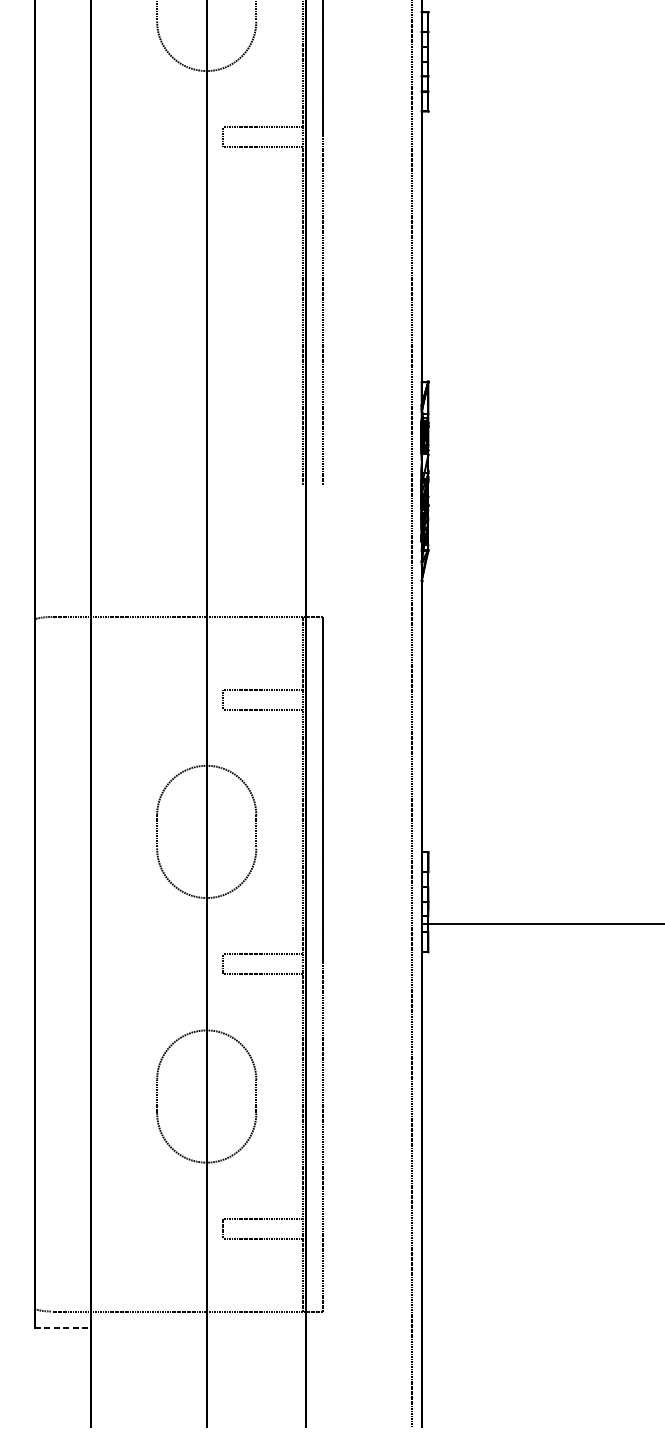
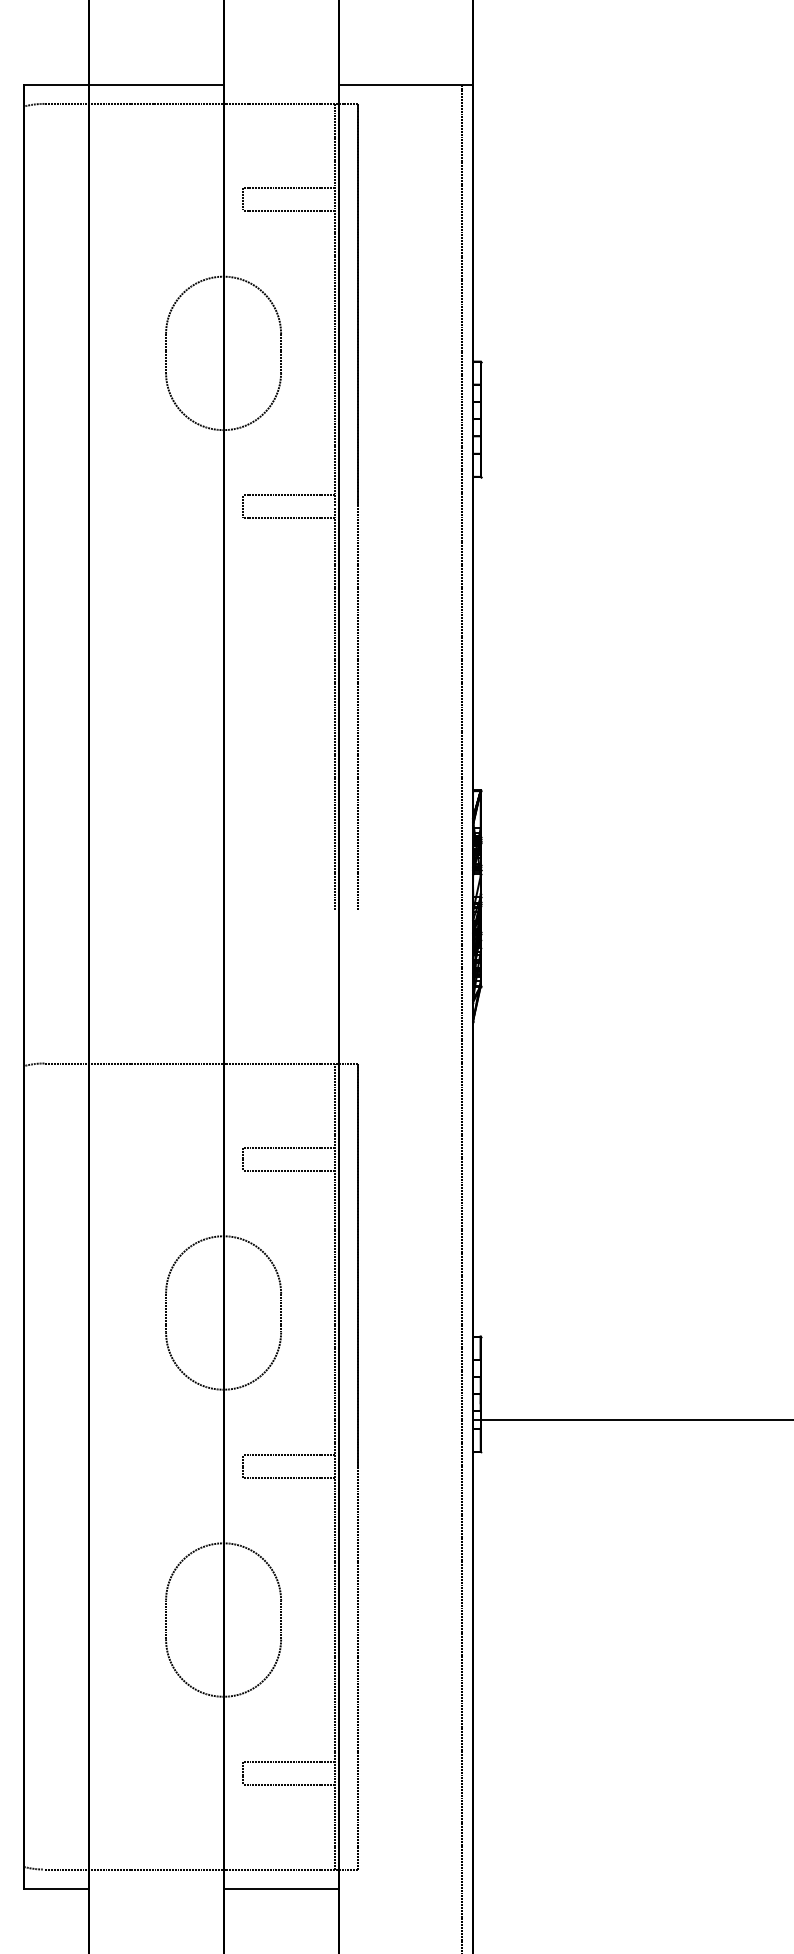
line: (62, 1327) -> (56, 1888), dashed -> solid
line: (255, 1327) -> (280, 1888), added

